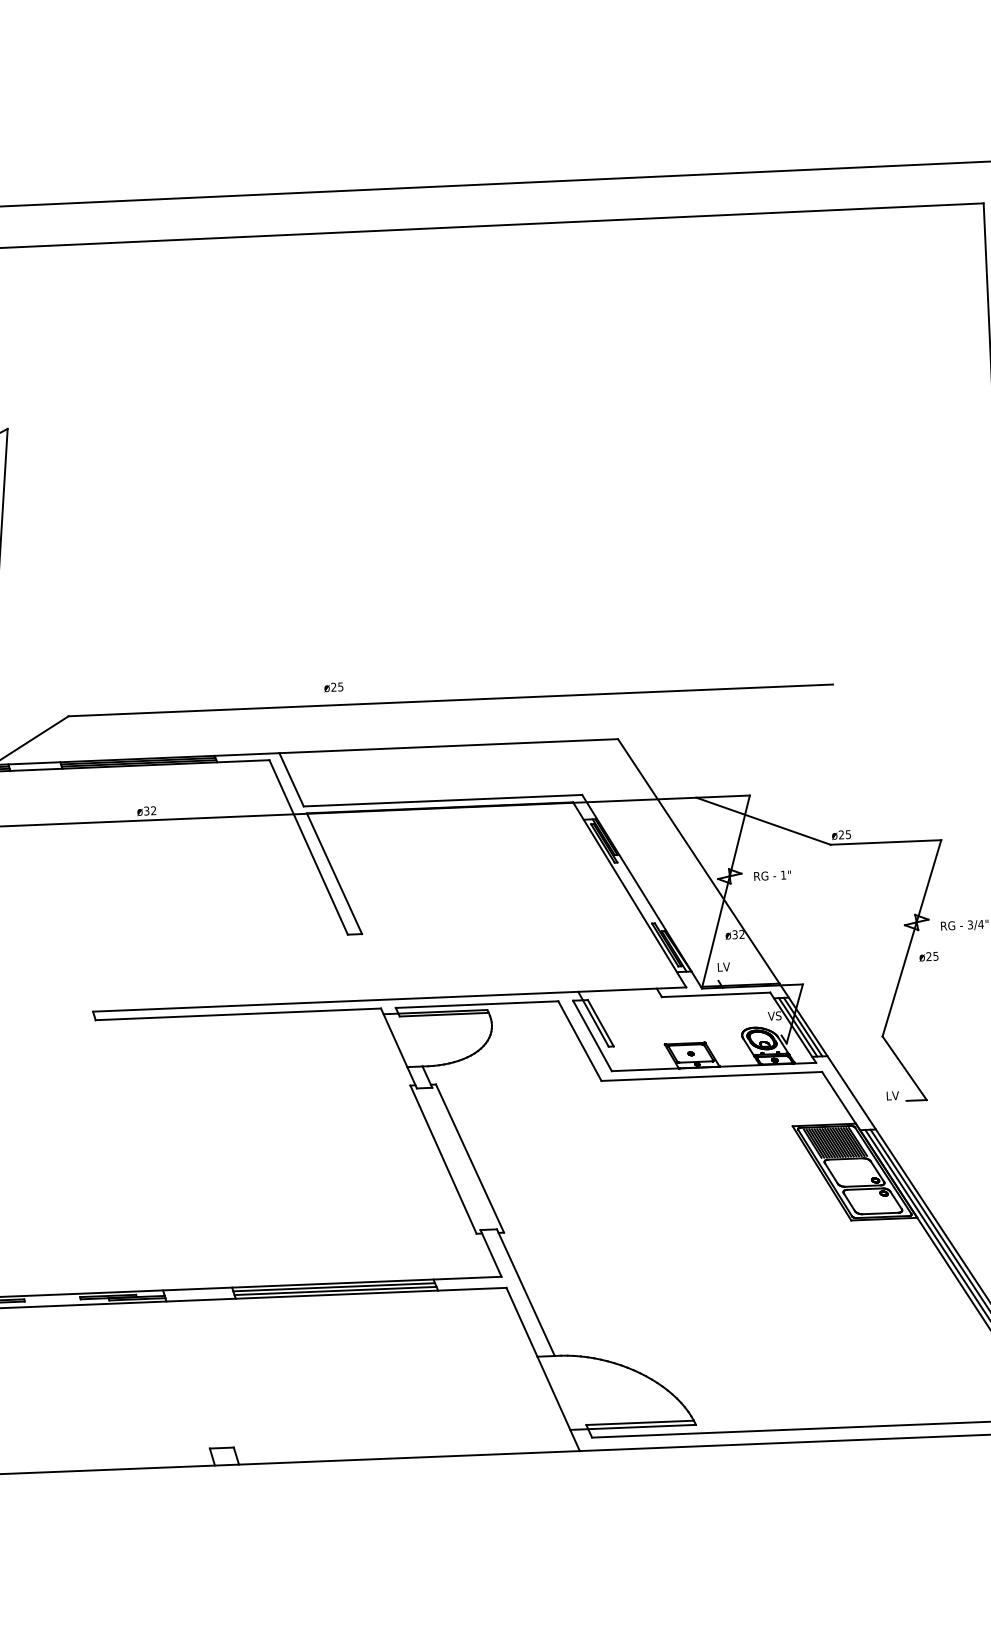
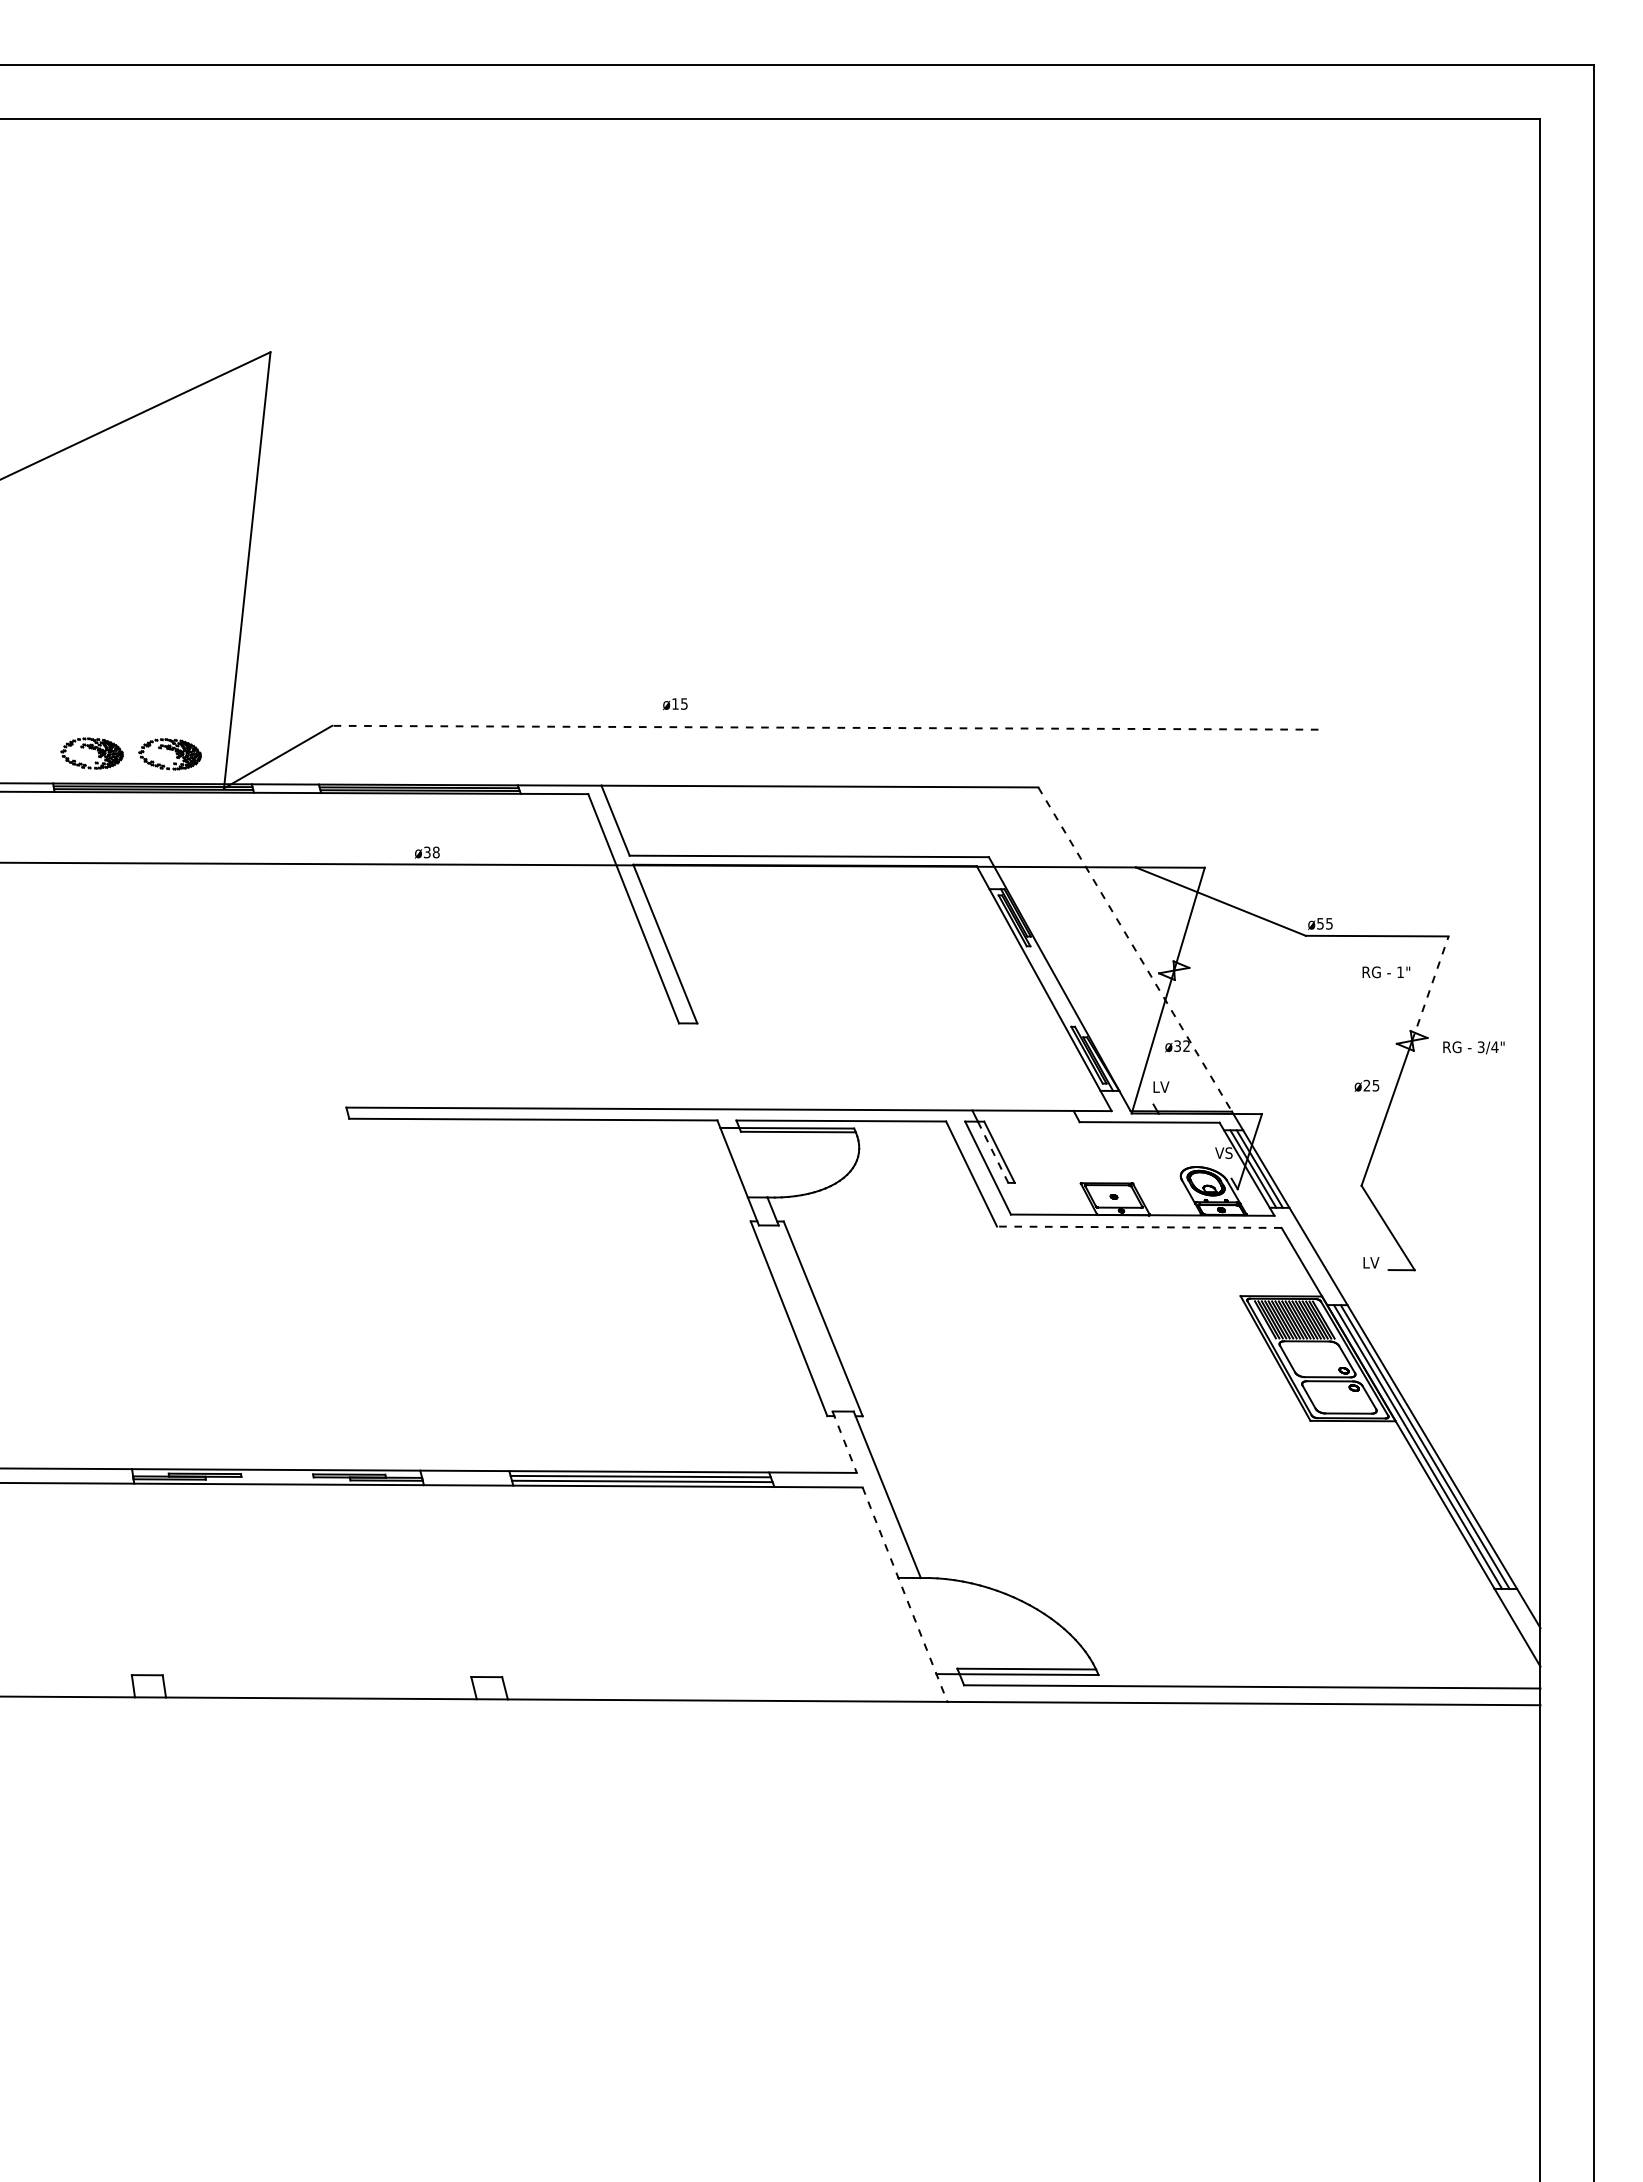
text: (333, 686) -> (675, 703), ø25 -> ø15
line: (450, 700) -> (824, 727), solid -> dashed
text: (153, 810) -> (435, 852), ø32 -> ø38
text: (841, 834) -> (1320, 923), ø25 -> ø55
line: (699, 861) -> (1135, 949), solid -> dashed
text: (772, 875) -> (1386, 972), moved
line: (929, 881) -> (1430, 988), solid -> dashed
text: (928, 956) -> (1366, 1085), moved
line: (596, 1023) -> (993, 1152), solid -> dashed
line: (711, 1076) -> (1138, 1227), solid -> dashed
line: (490, 1253) -> (844, 1442), solid -> dashed
line: (543, 1370) -> (905, 1595), solid -> dashed

